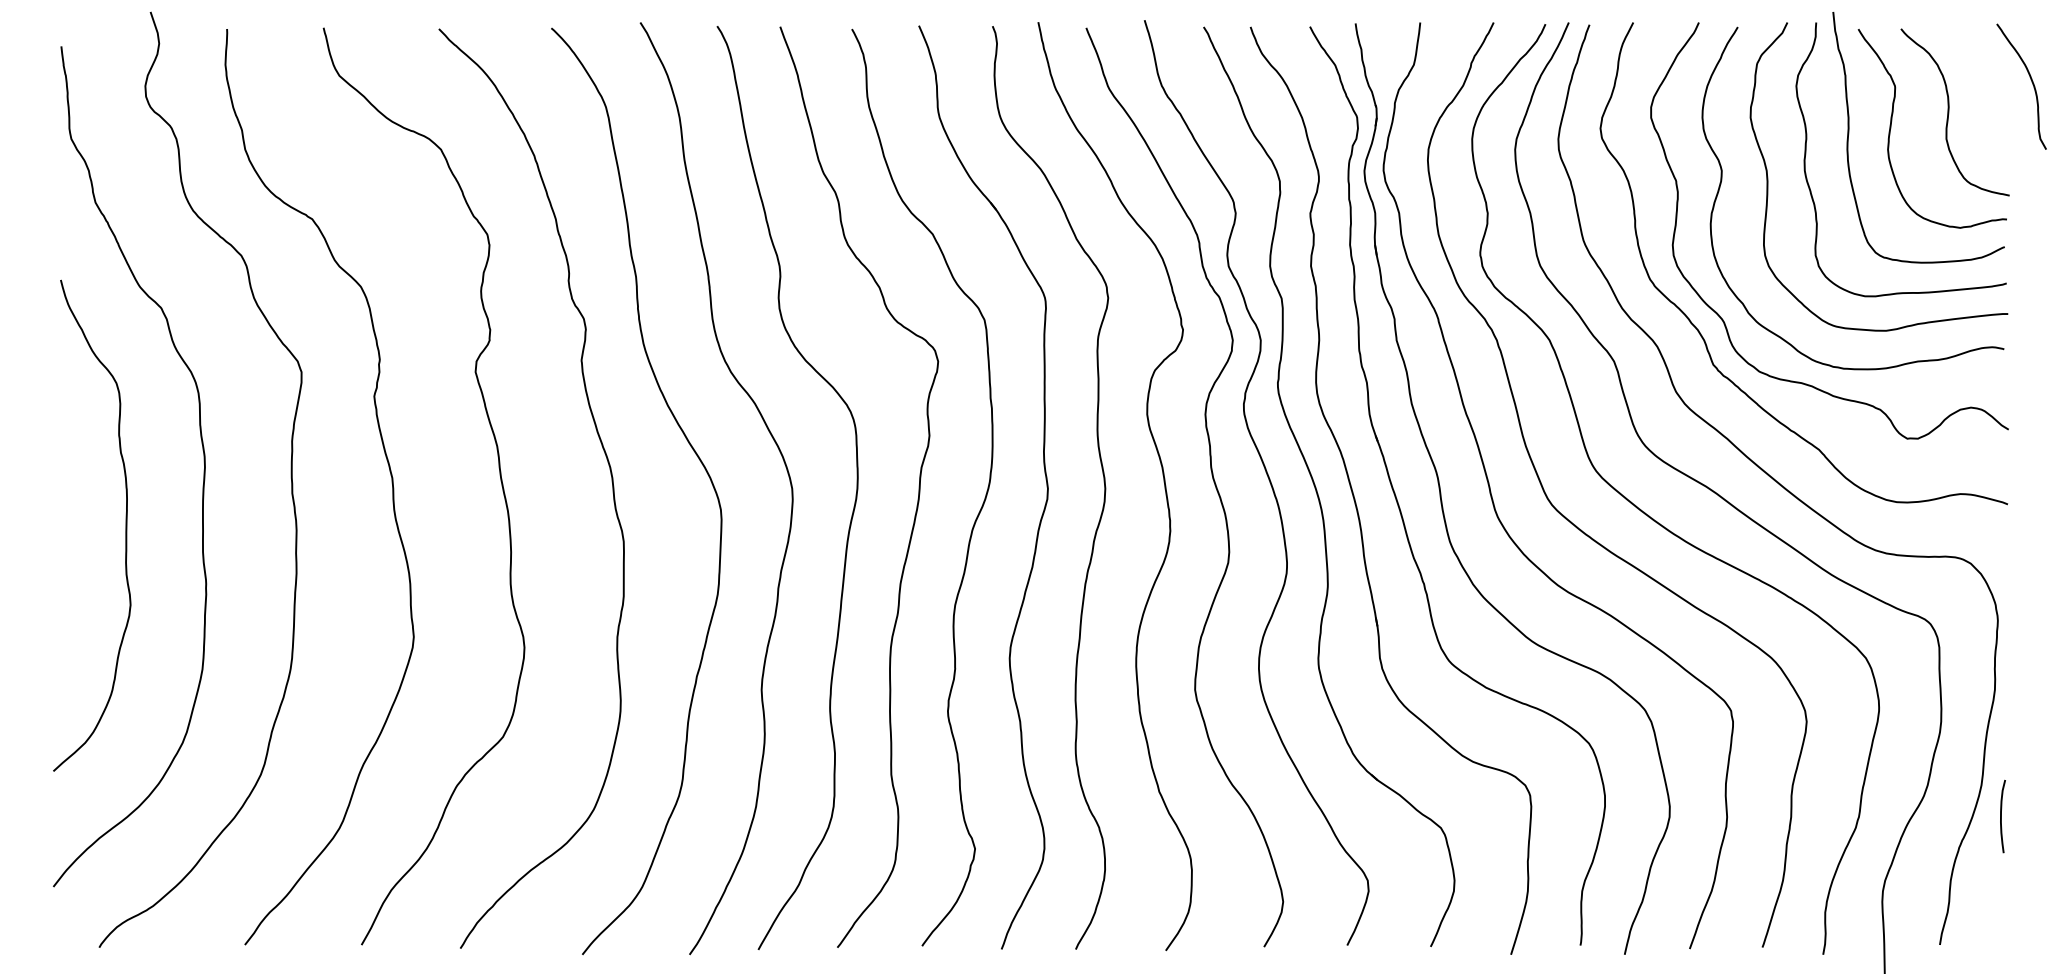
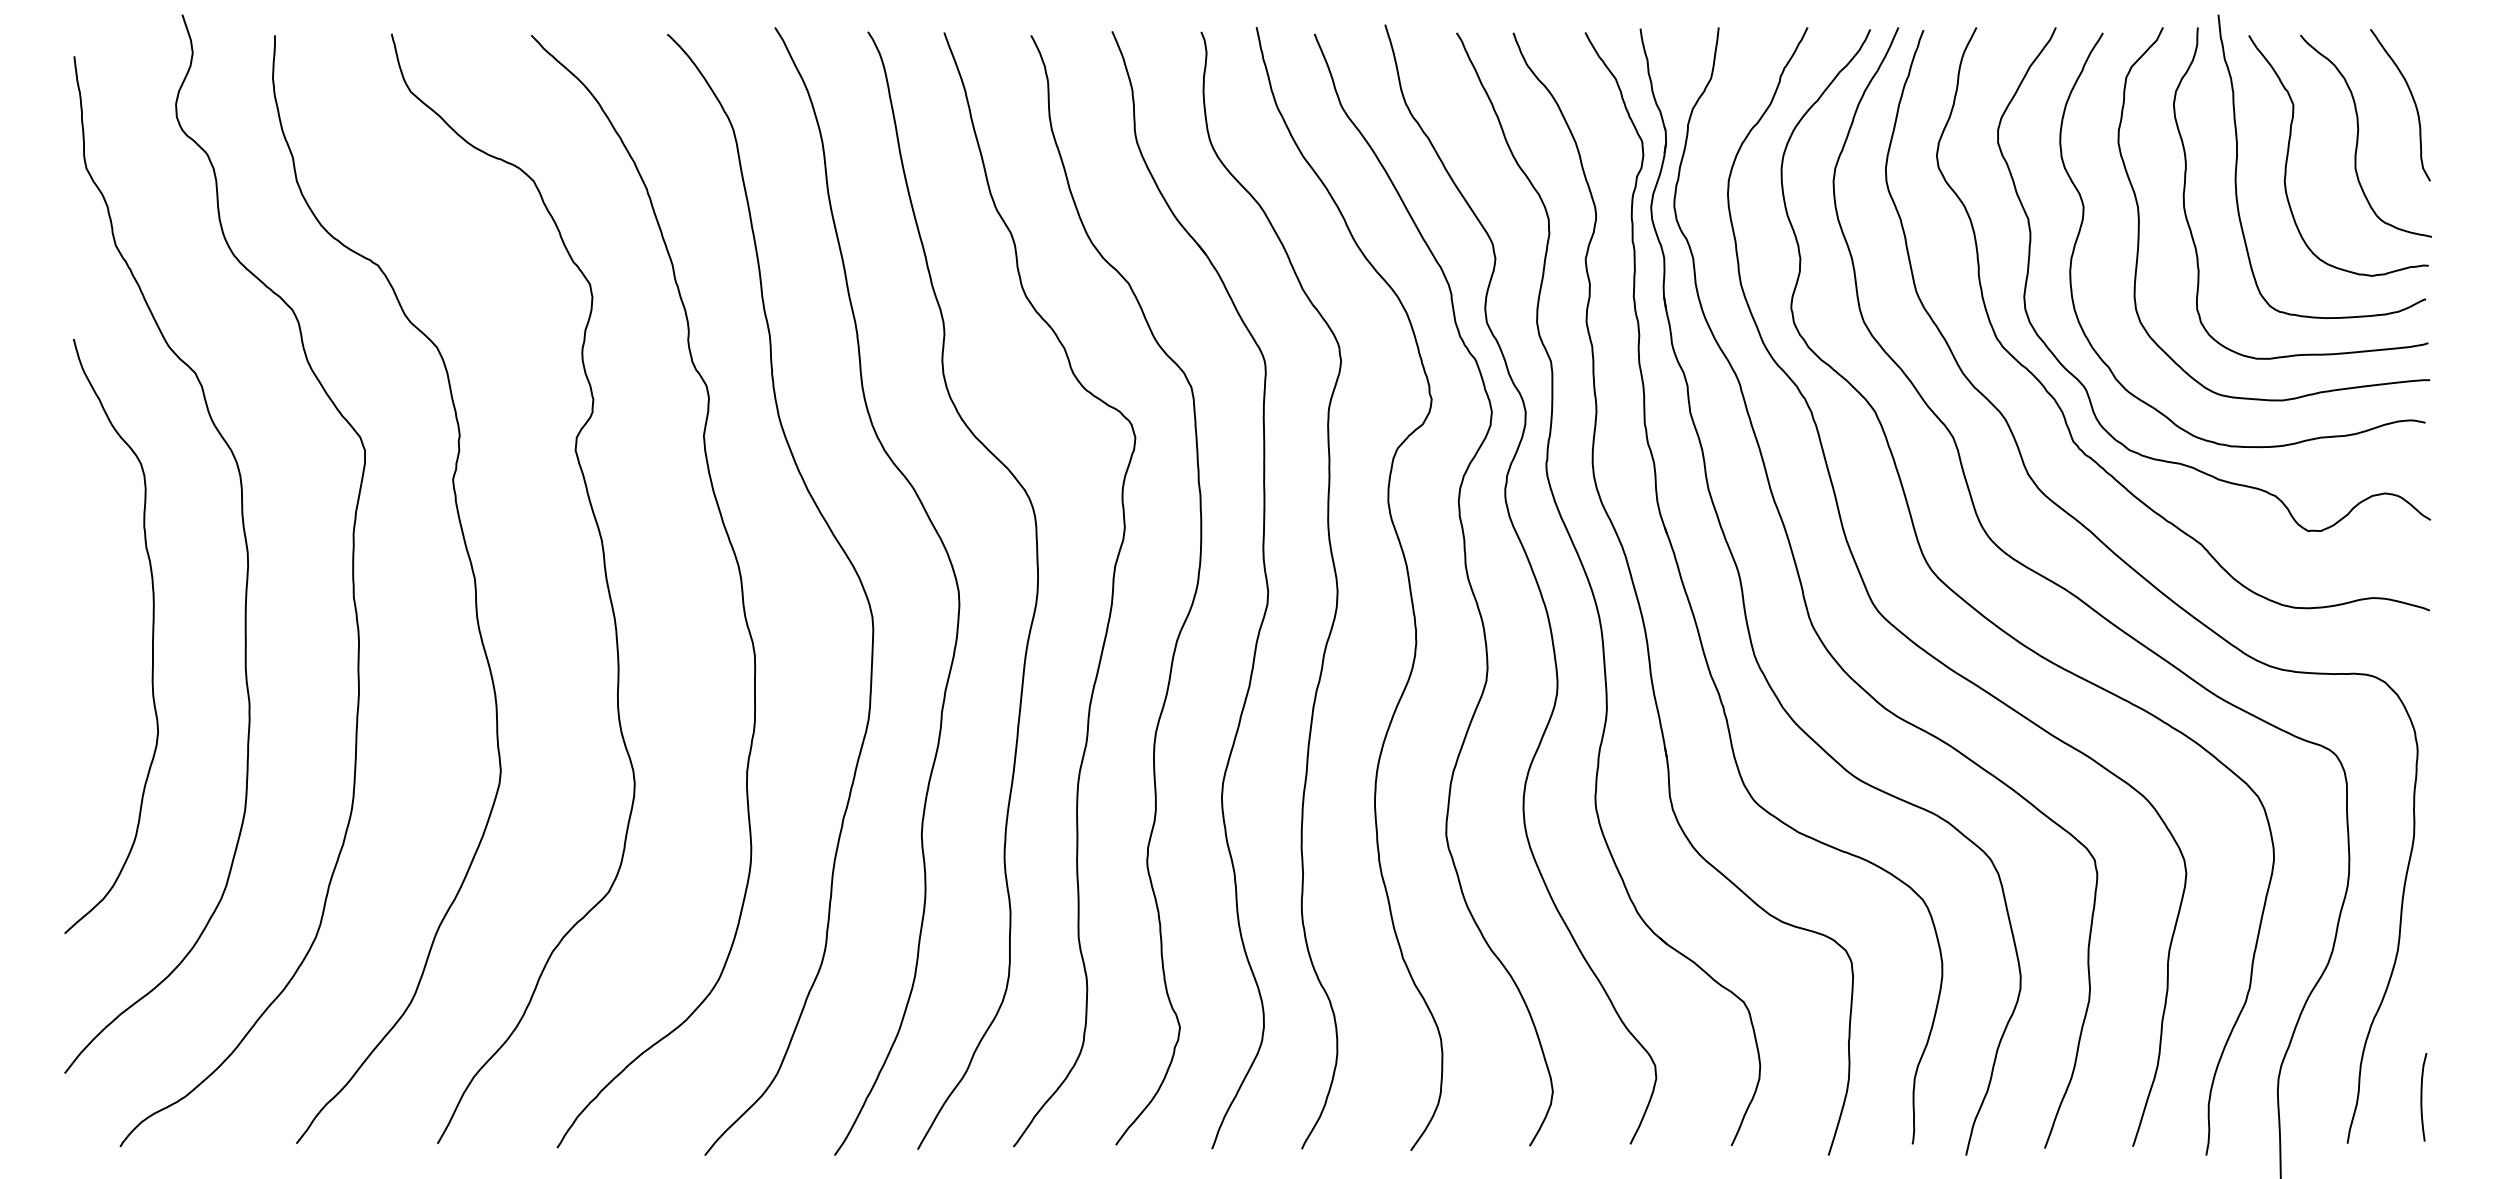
curve: (2032, 84) -> (2413, 102), moved
curve: (2001, 816) -> (2422, 1097), moved

